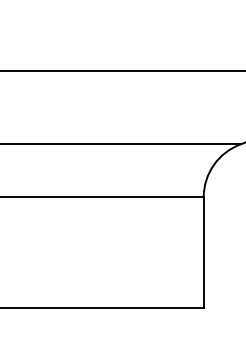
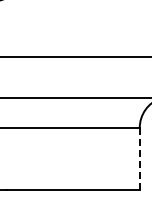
line: (203, 251) -> (139, 158), solid -> dashed

